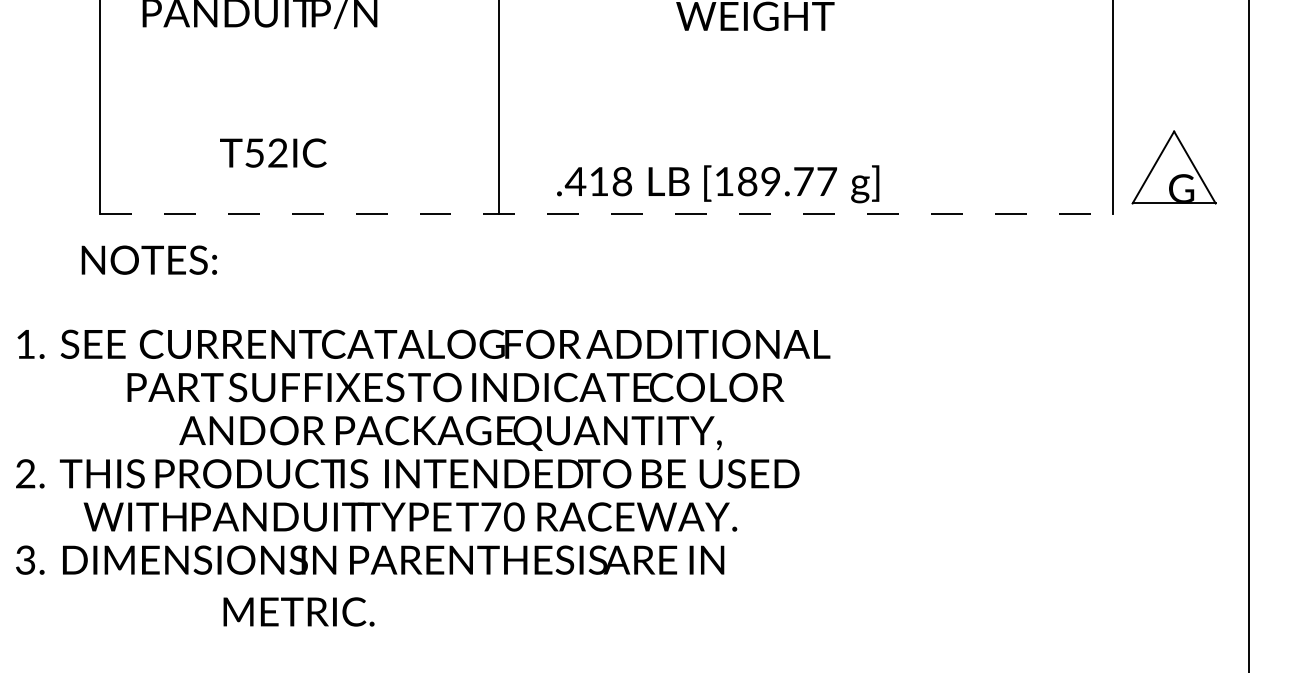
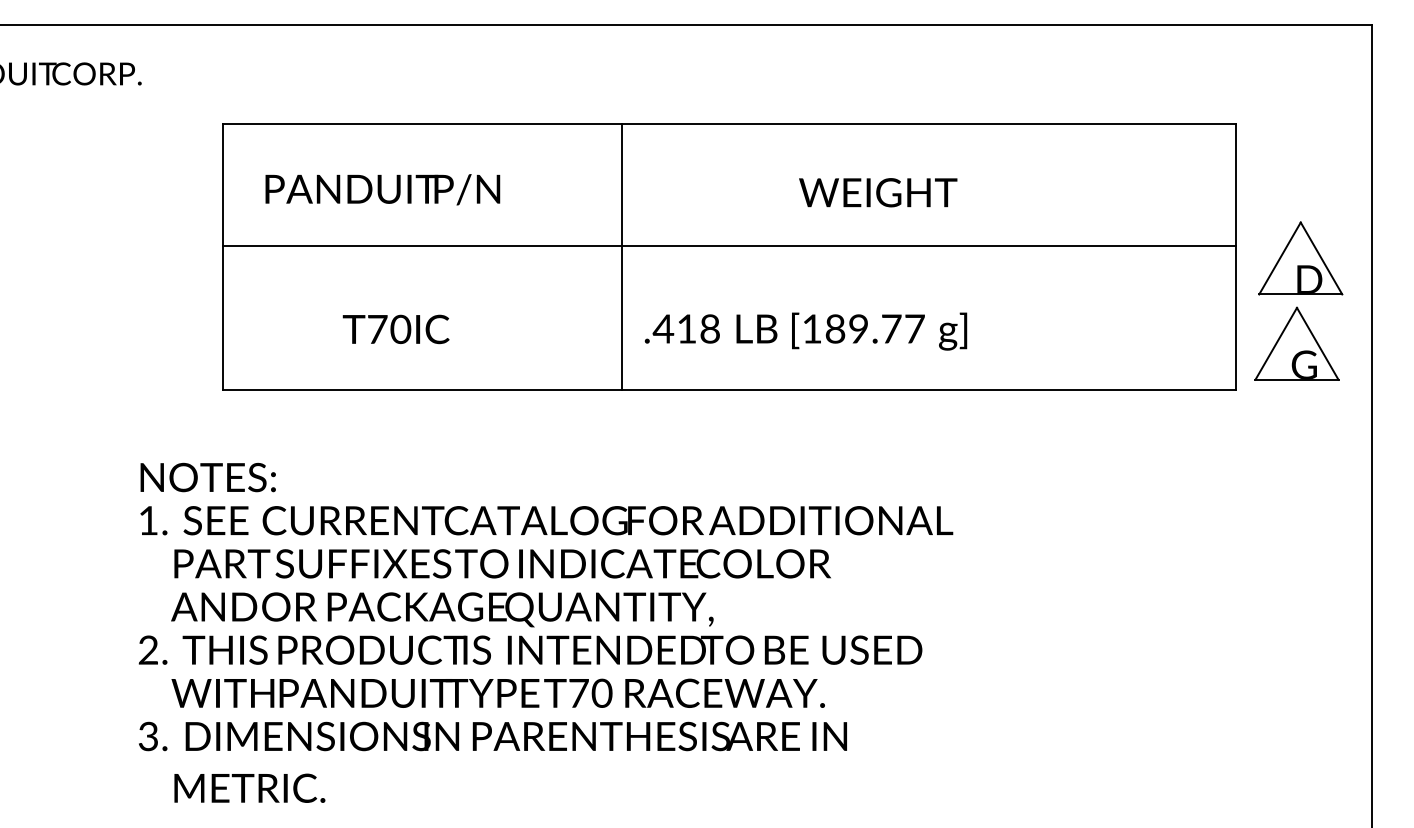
line: (606, 70) -> (729, 246), added
part: (1177, 82) -> (1300, 258), added
text: (266, 153) -> (389, 329), T52IC -> T70IC
text: (717, 184) -> (805, 331), moved
line: (606, 214) -> (729, 390), dashed -> solid
text: (148, 260) -> (207, 477), moved
text: (455, 387) -> (502, 563), moved
text: (450, 433) -> (442, 609), moved
text: (409, 516) -> (497, 692), moved
text: (298, 611) -> (249, 787), moved

